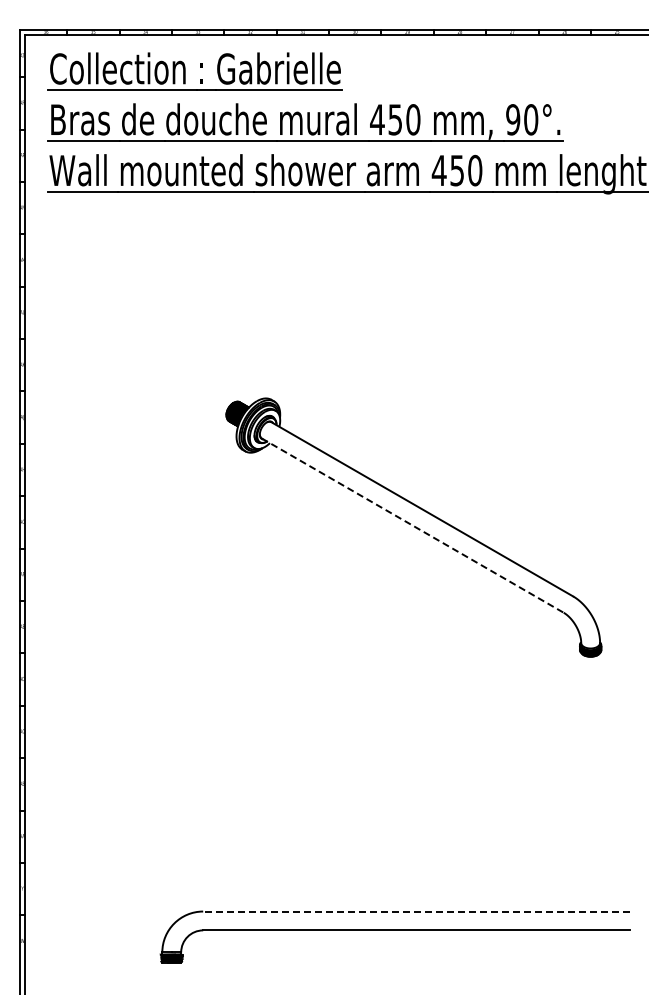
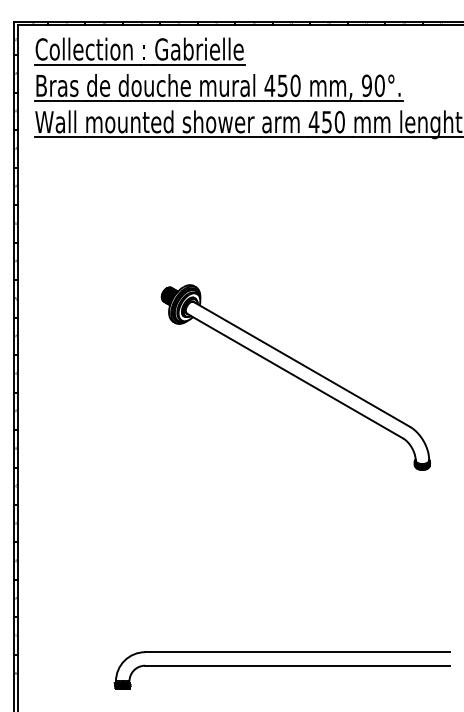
line: (413, 525) -> (295, 376), dashed -> solid
line: (415, 911) -> (297, 652), dashed -> solid

